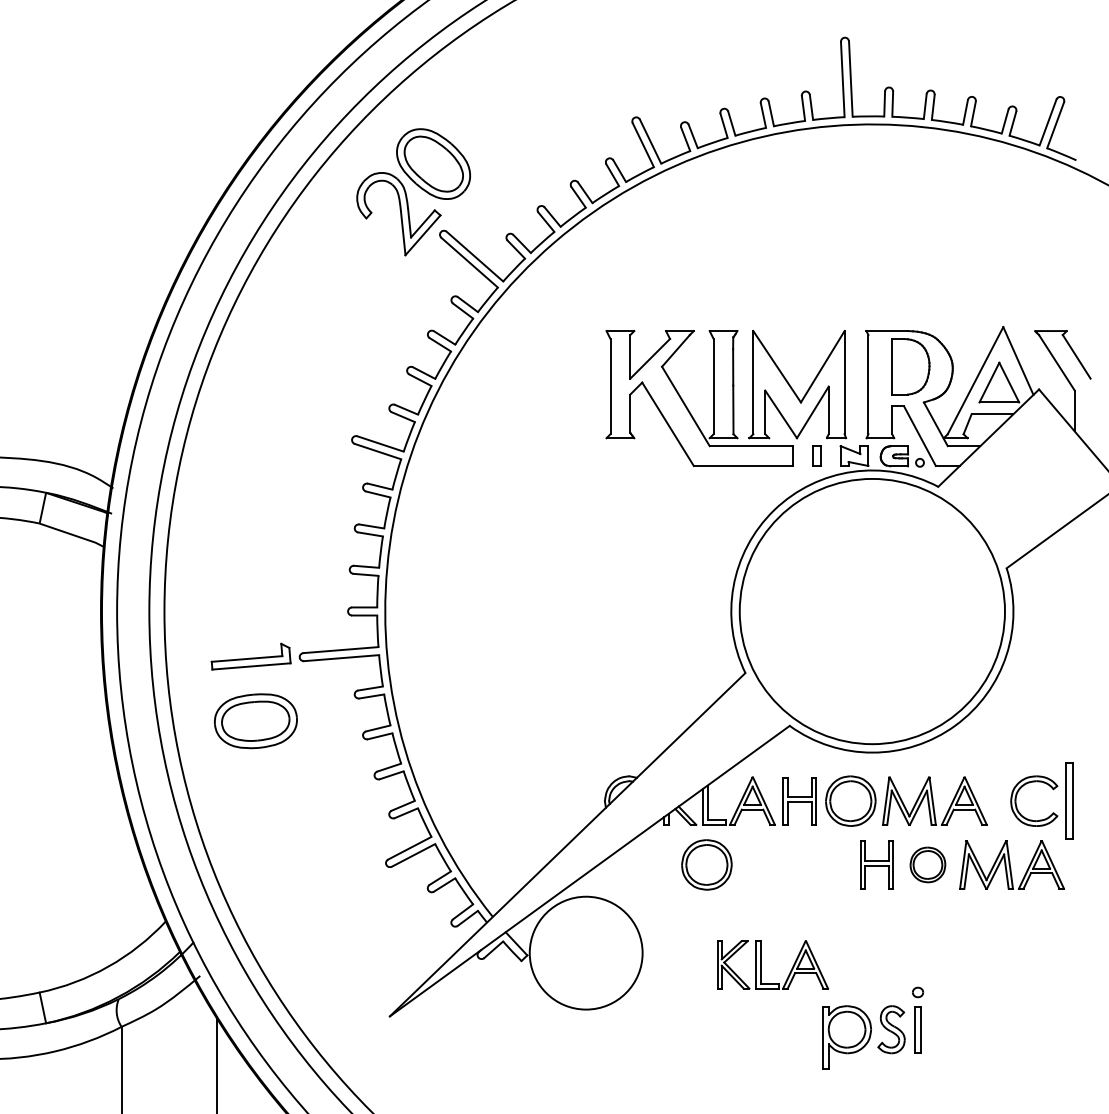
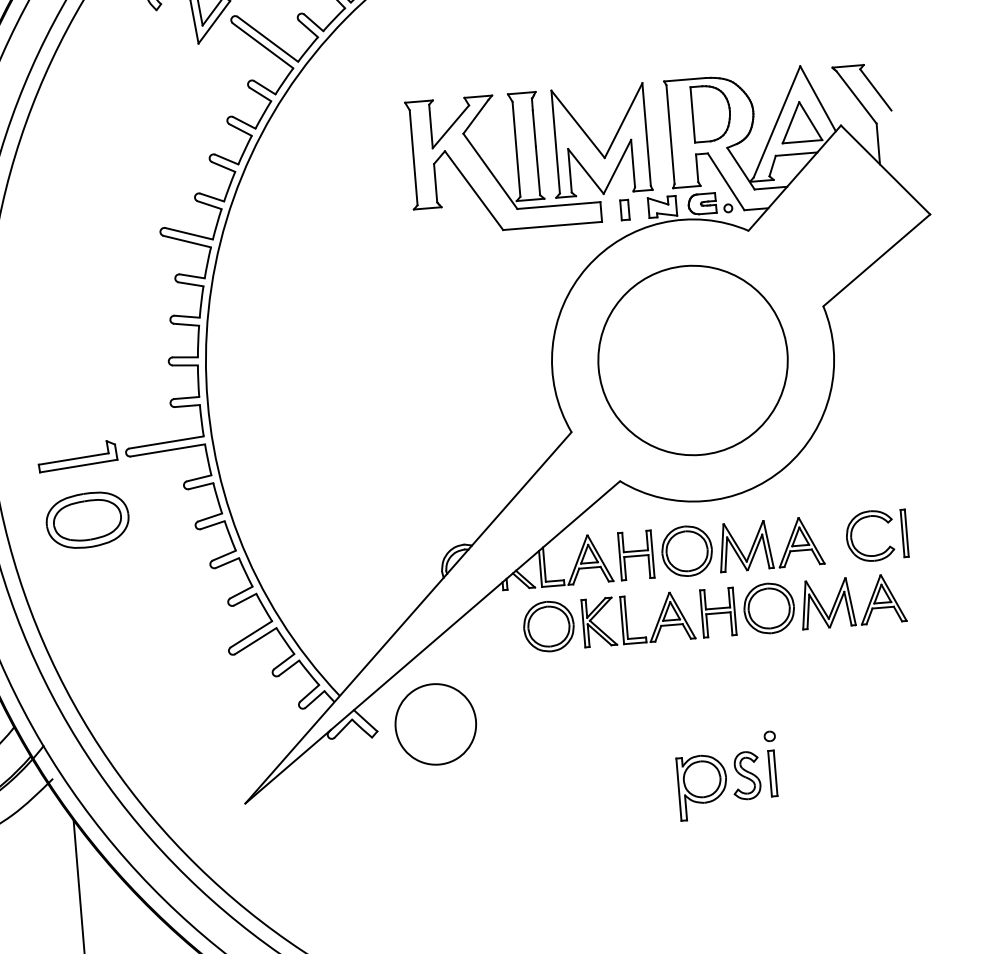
circle: (872, 611) -> (693, 360), size x0.71
part: (1068, 801) -> (904, 533), size x0.62
part: (927, 864) -> (768, 608), size x1.43
circle: (585, 952) -> (435, 723), size x0.71
part: (761, 964) -> (627, 619), moved

